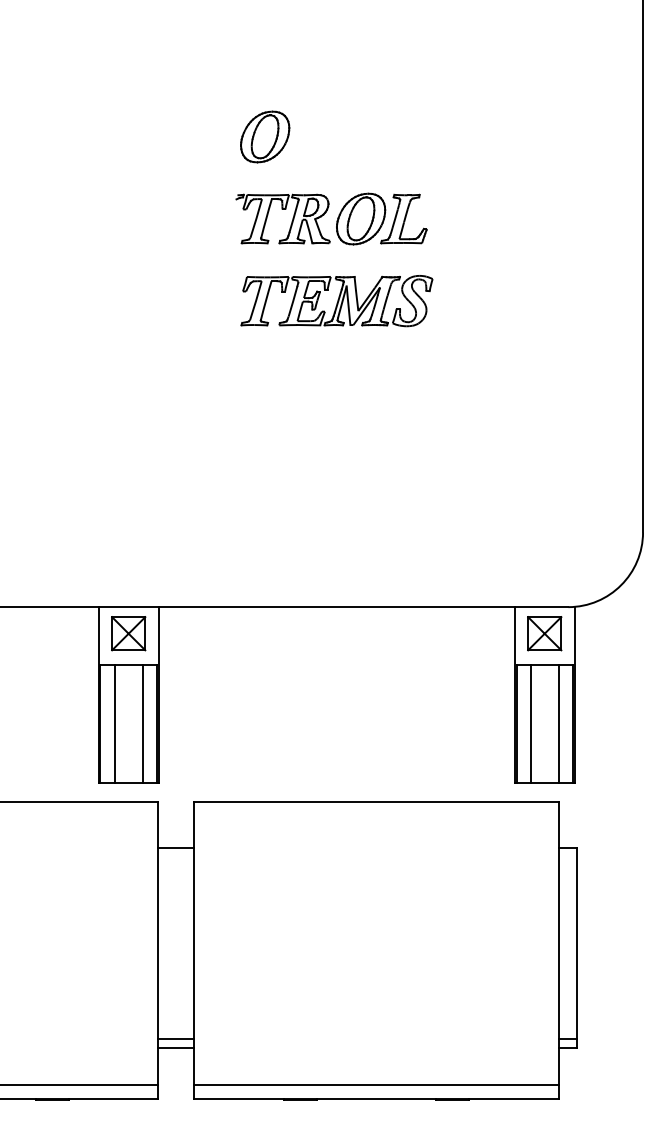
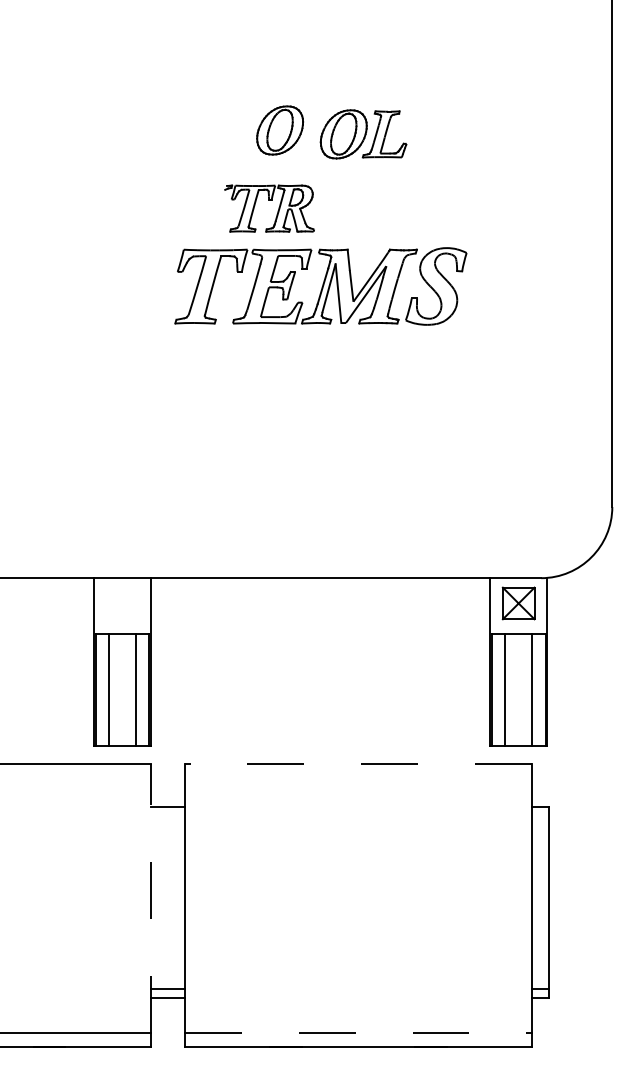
part: (265, 136) -> (280, 130), moved
part: (381, 218) -> (363, 133), moved
part: (336, 301) -> (320, 287), size x1.6
part: (128, 633) -> (122, 603), removed
line: (375, 802) -> (357, 764), solid -> dashed
line: (158, 942) -> (150, 897), solid -> dashed
line: (376, 1084) -> (358, 1032), solid -> dashed

